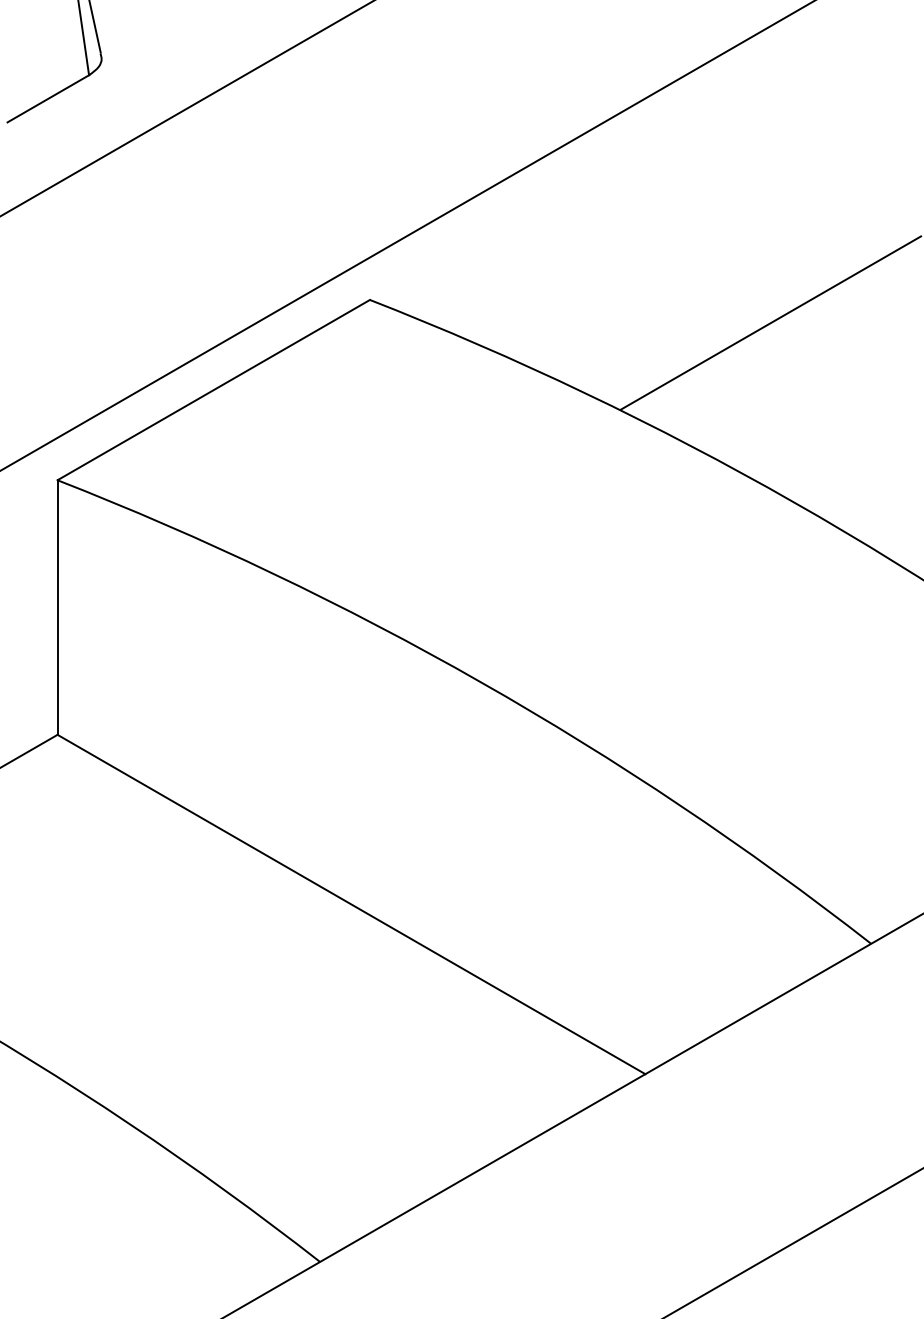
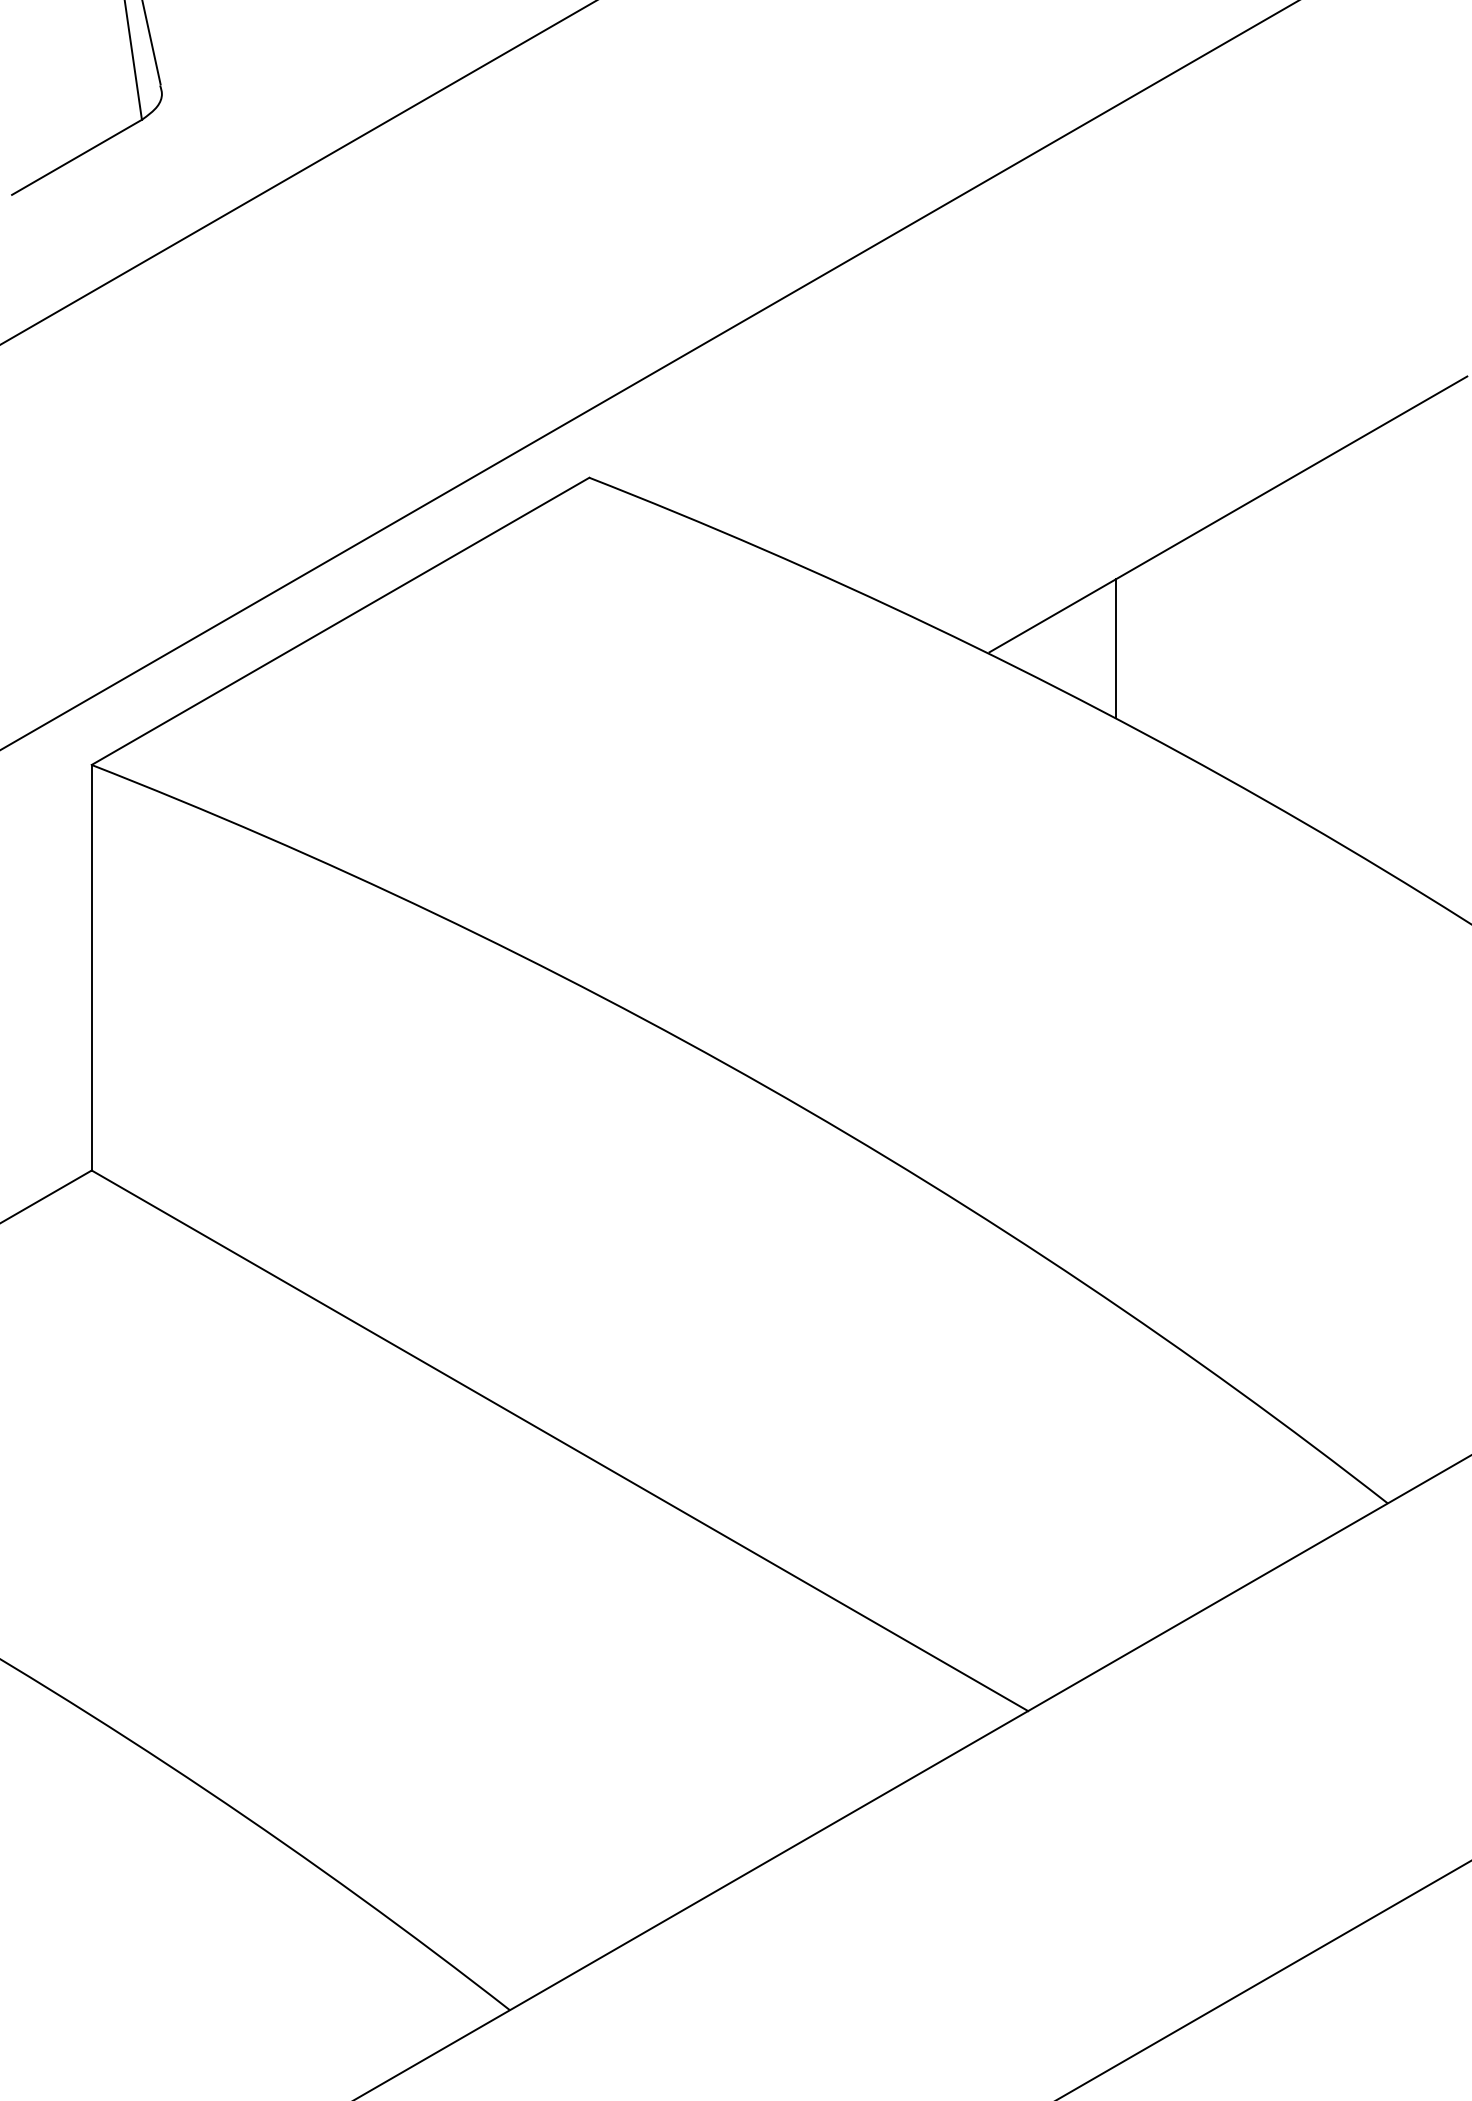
line: (700, 406) -> (1115, 647), added

